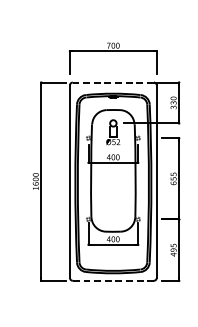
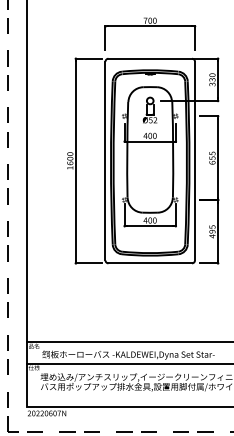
line: (113, 82) -> (150, 58), dashed -> solid
line: (113, 280) -> (150, 263), dashed -> solid

